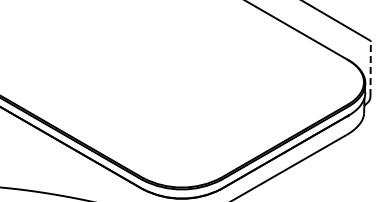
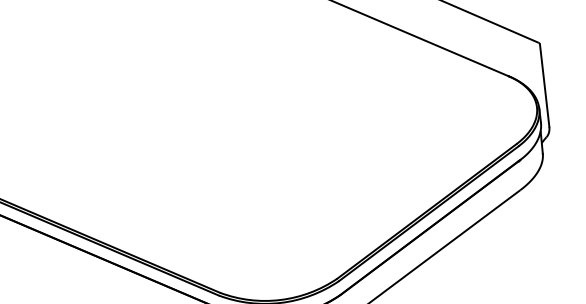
line: (370, 68) -> (544, 85), dashed -> solid

